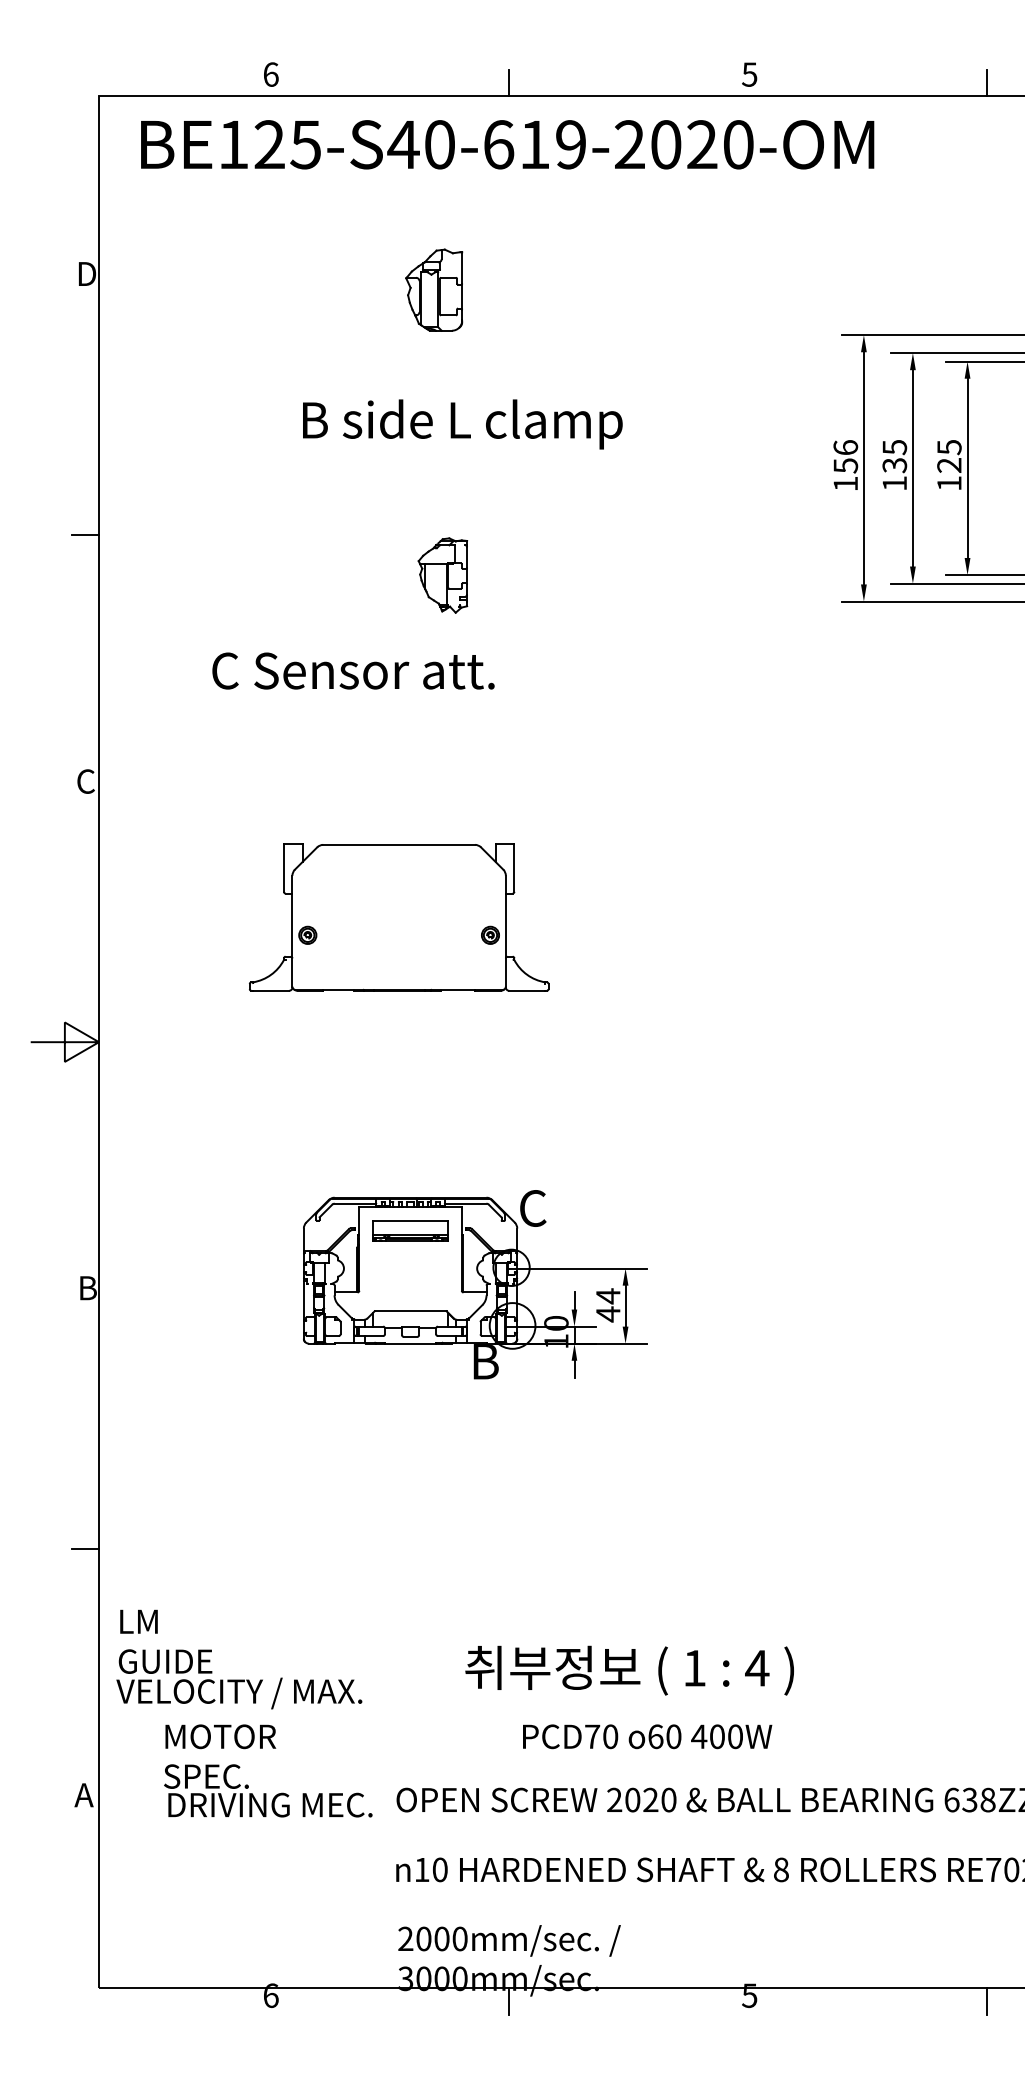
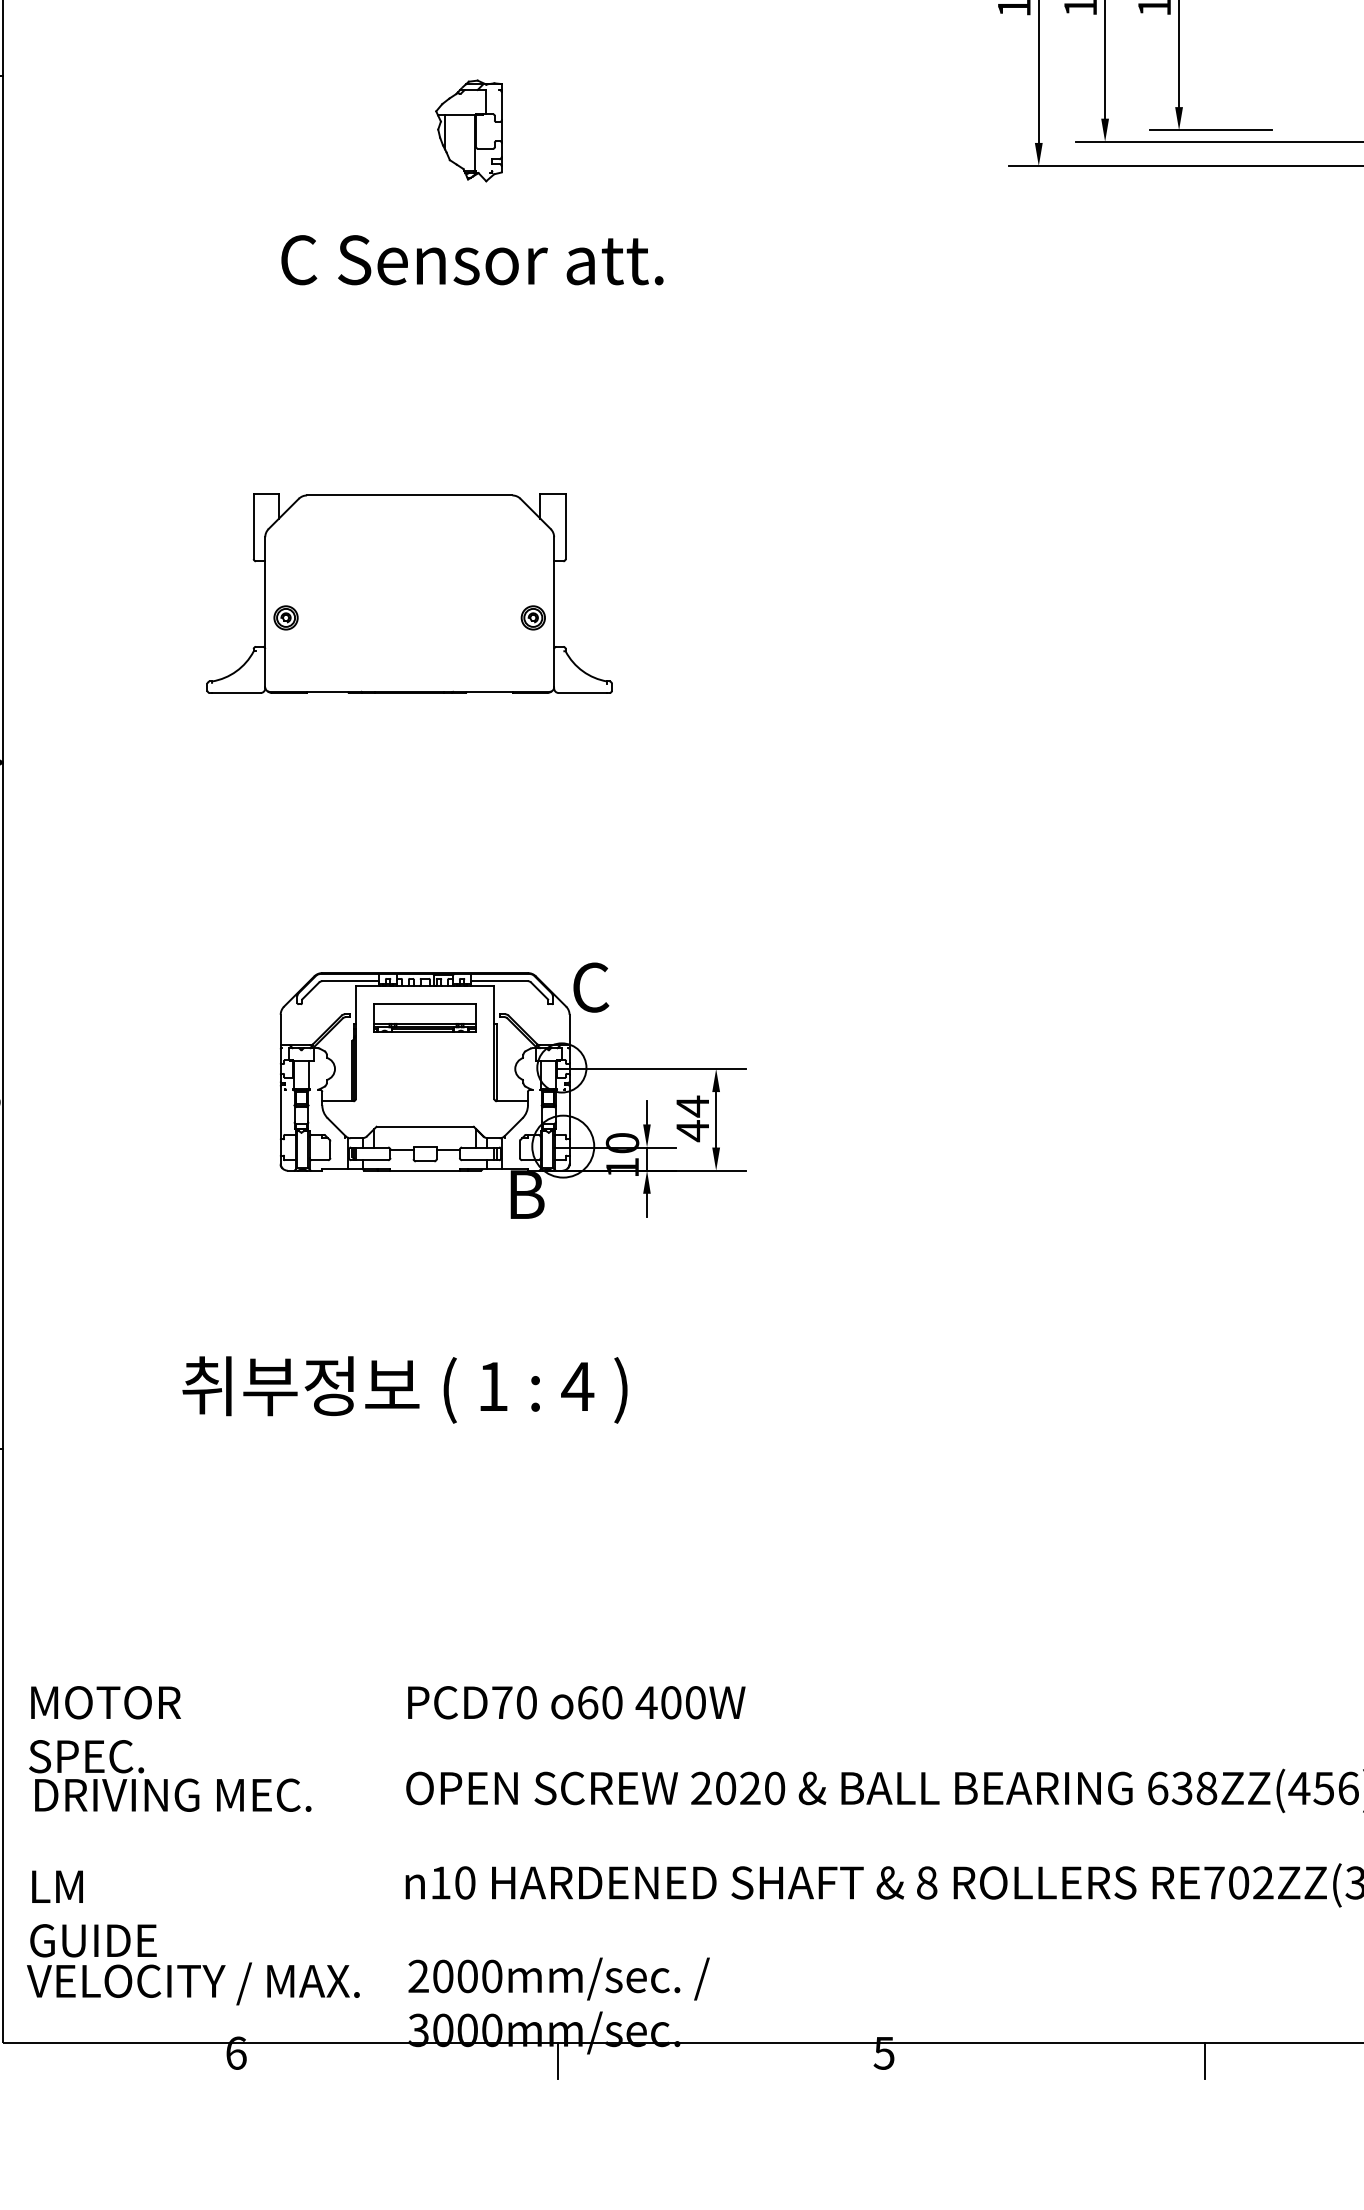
text: (353, 670) -> (472, 259), moved
text: (239, 1659) -> (193, 1937), moved
text: (629, 1670) -> (404, 1389), moved
text: (647, 1736) -> (576, 1702), moved
text: (268, 1770) -> (170, 1748), moved

